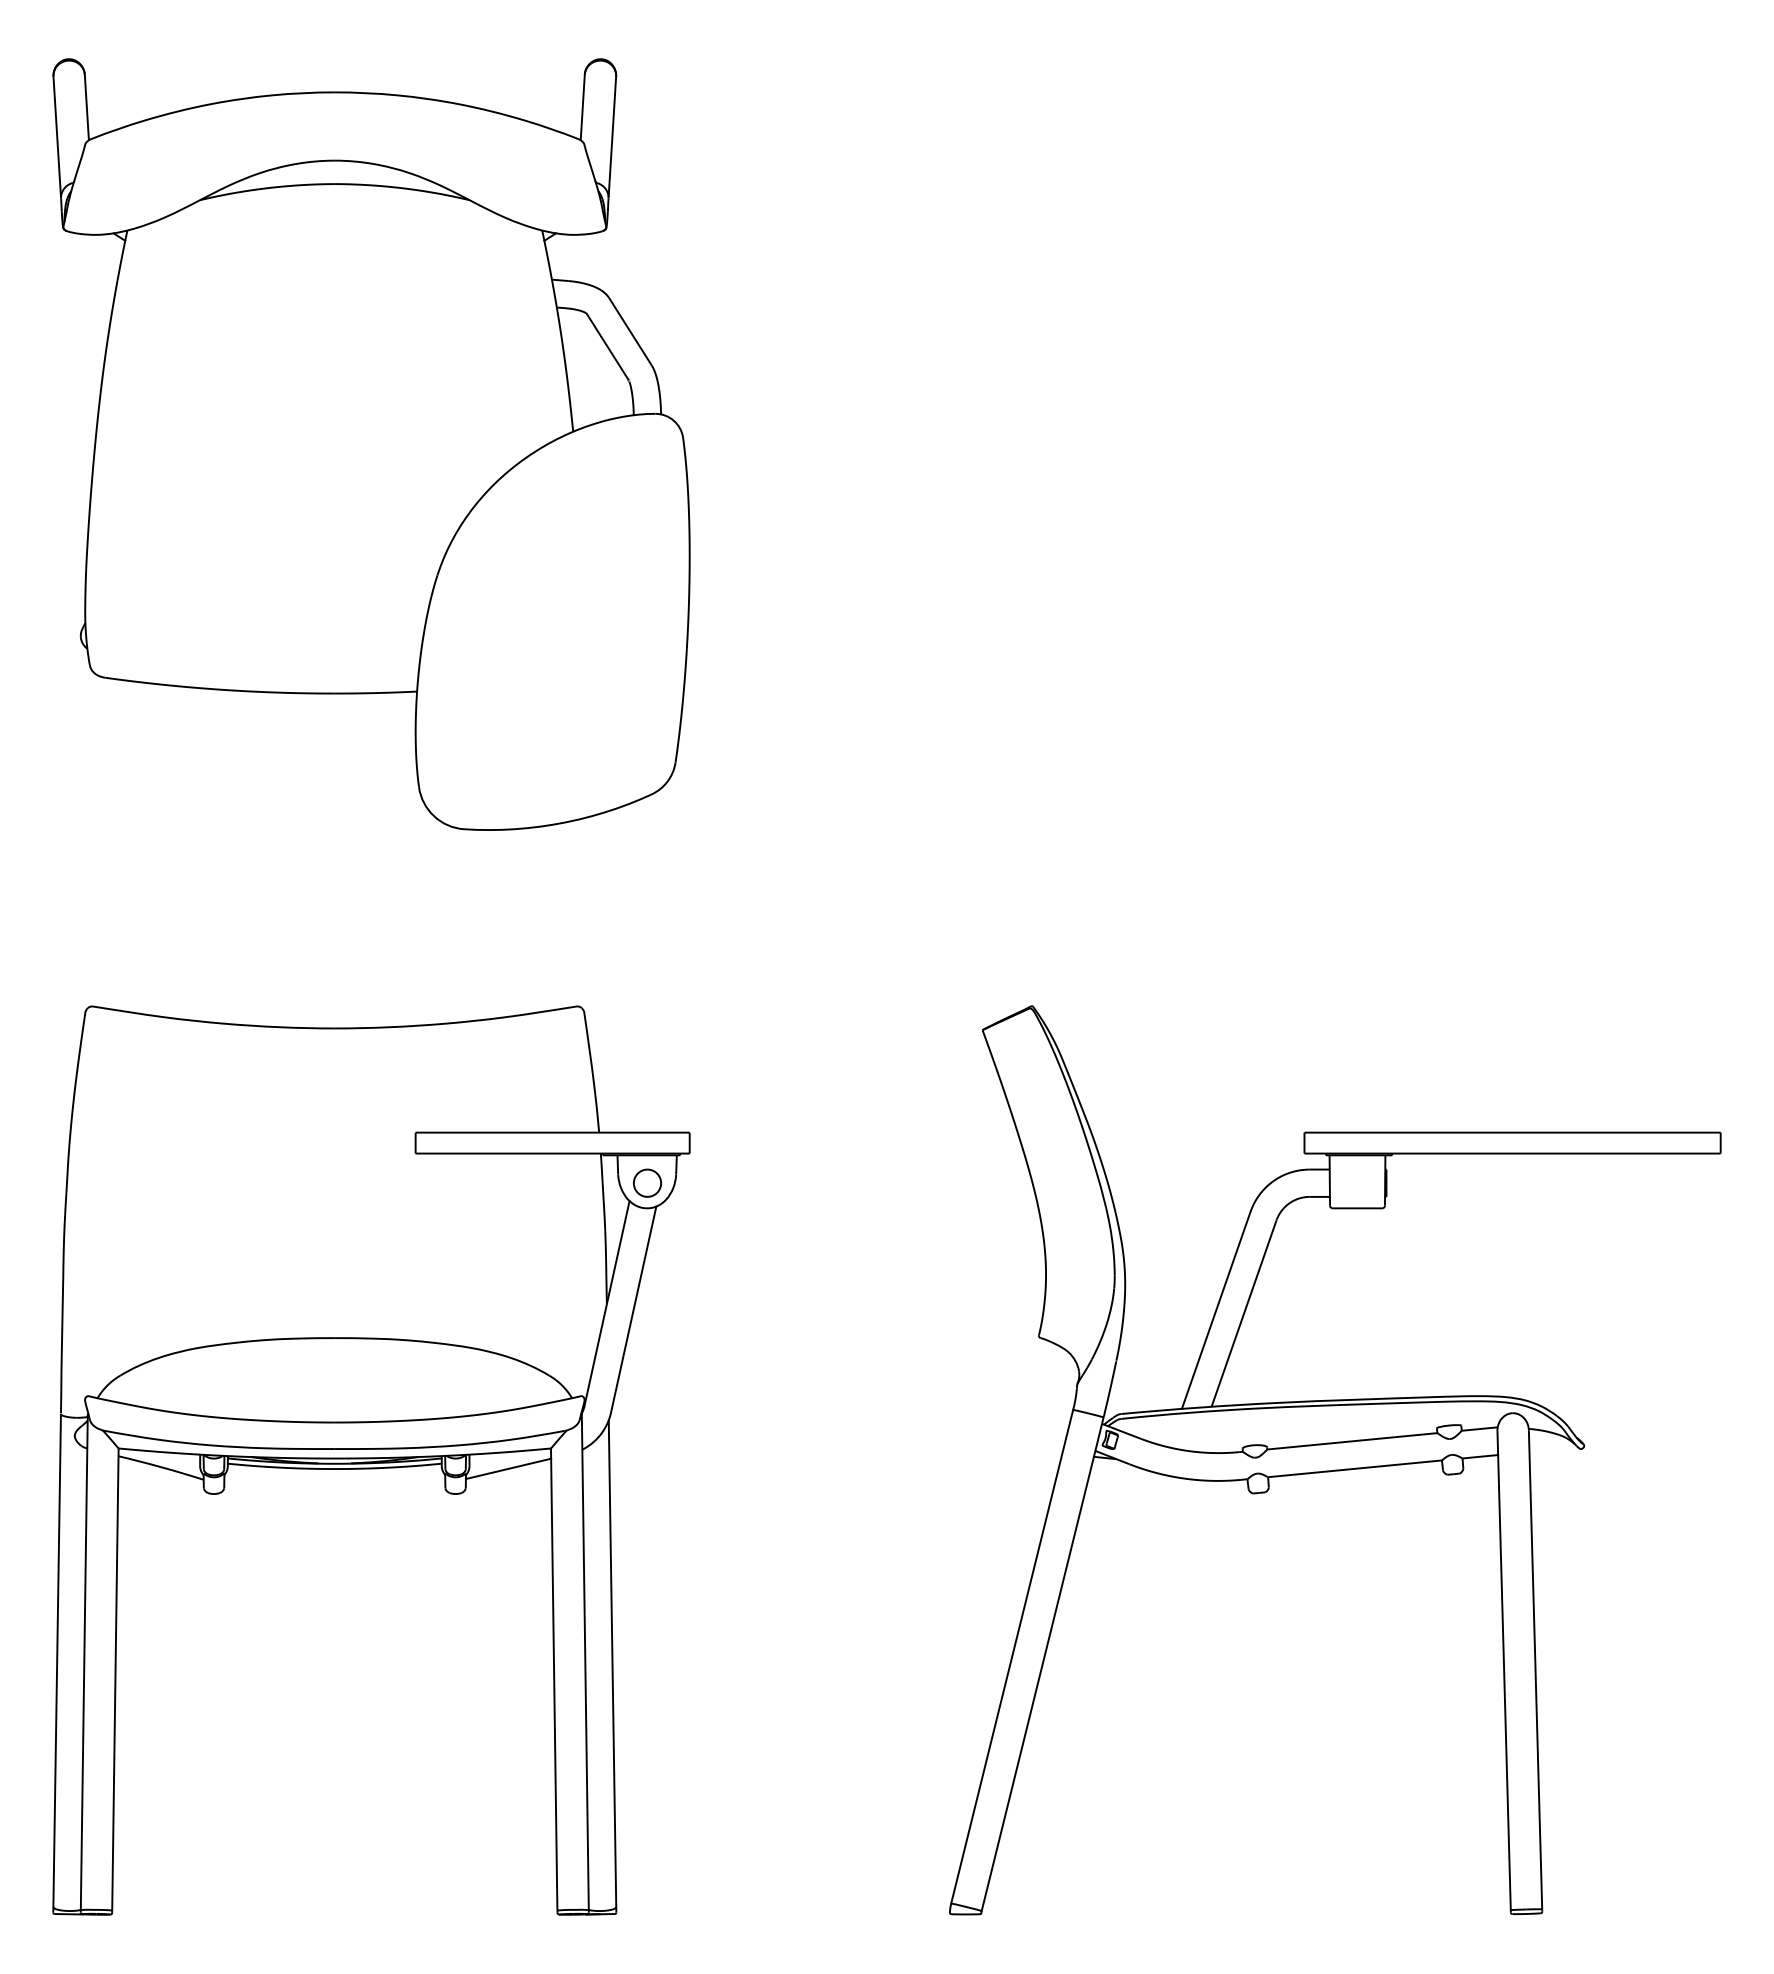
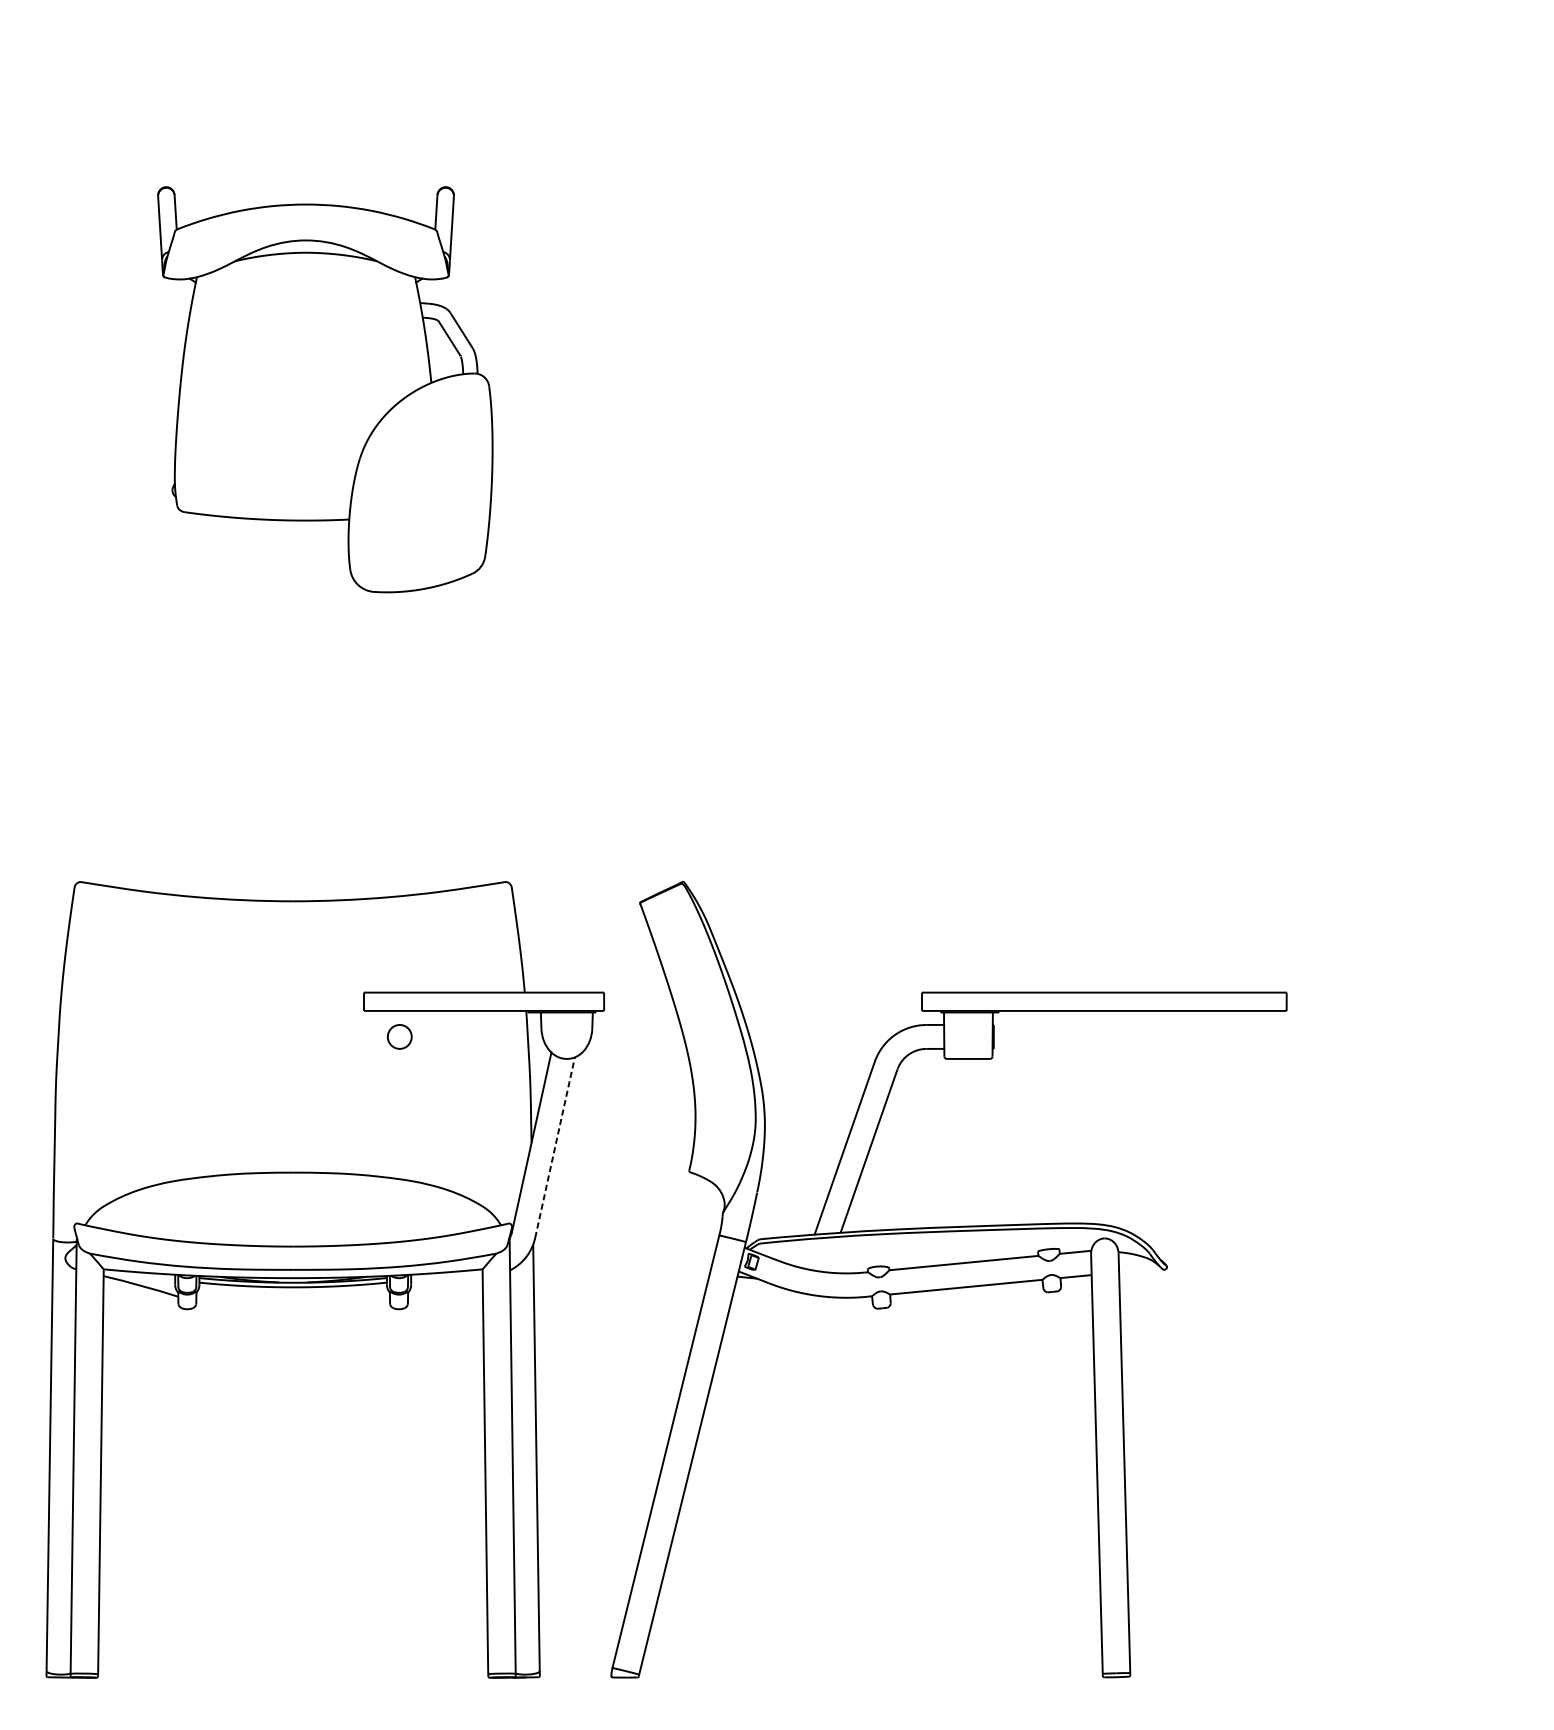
part: (371, 444) -> (325, 389), size x0.6
circle: (647, 1182) -> (399, 1036), moved
line: (633, 1309) -> (554, 1147), solid -> dashed
part: (1335, 1460) -> (949, 1279), moved
line: (508, 1468) -> (445, 1286), removed

